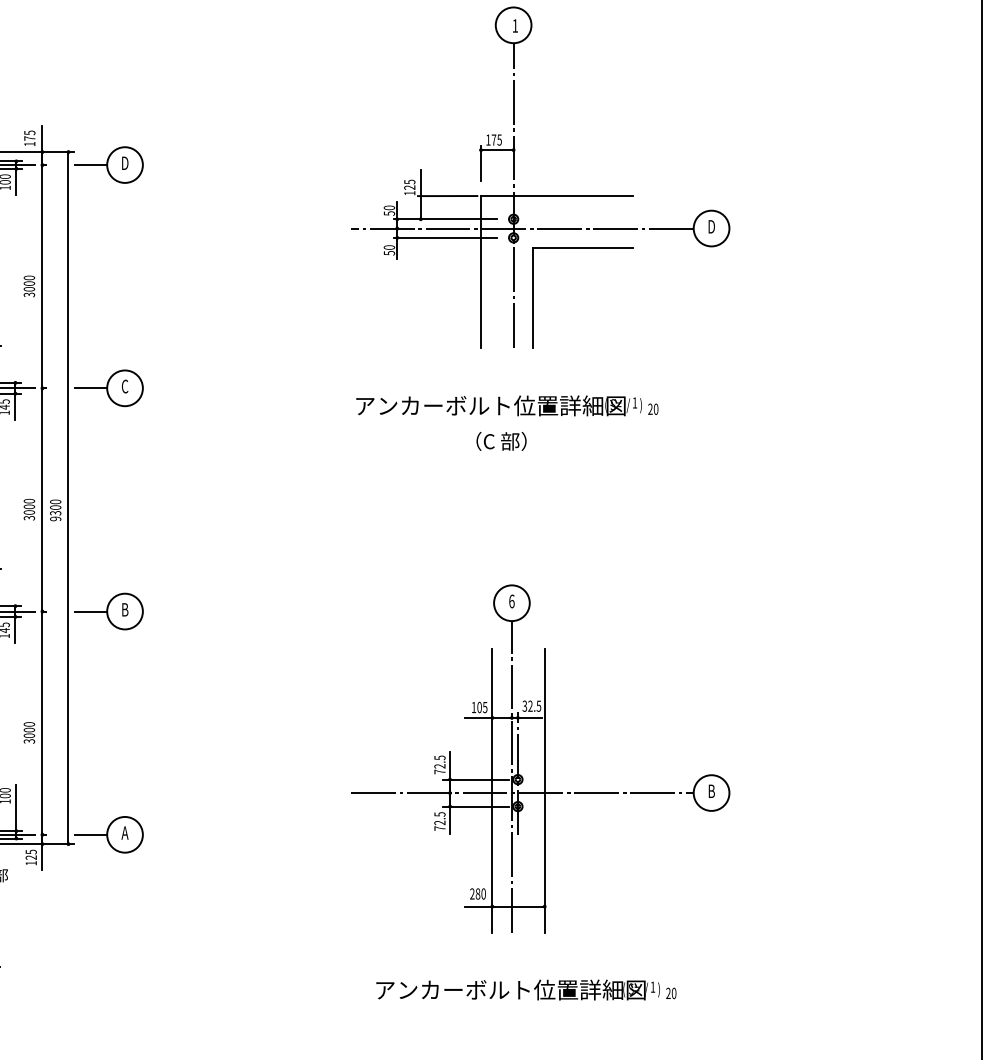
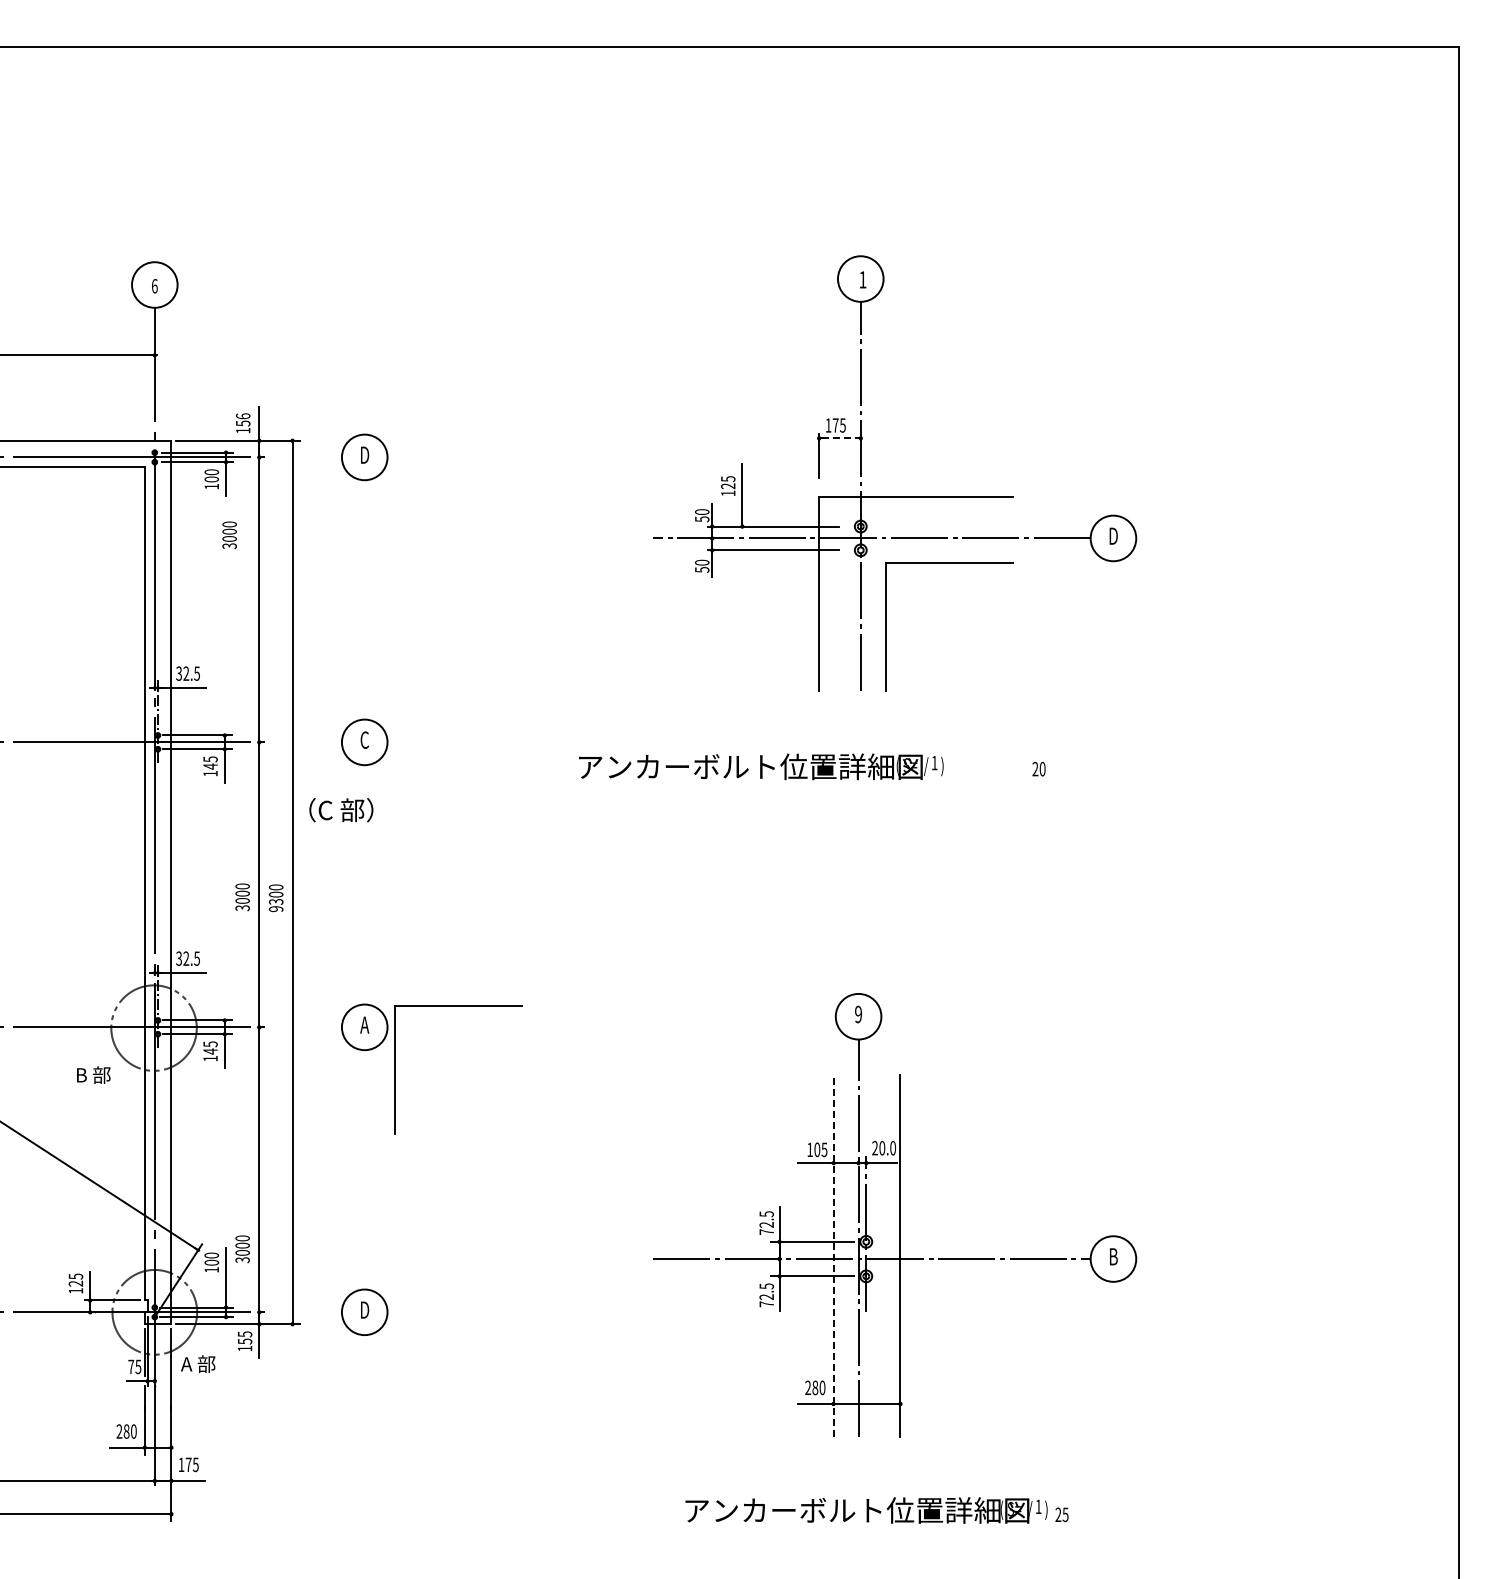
text: (29, 135) -> (242, 419), 175 -> 156
line: (498, 150) -> (841, 438), solid -> dashed
line: (90, 165) -> (320, 457), removed
line: (447, 195) -> (776, 496), removed
text: (29, 286) -> (229, 535), moved
line: (90, 388) -> (320, 742), removed
text: (499, 405) -> (761, 766), moved
text: (501, 441) -> (341, 810), moved
part: (198, 595) -> (458, 1006), added
text: (511, 601) -> (858, 1014), 6 -> 9
text: (124, 609) -> (364, 1024), B -> A
line: (90, 611) -> (320, 1027), removed
text: (532, 706) -> (884, 1148), 32.5 -> 20.0
text: (29, 733) -> (242, 1249), moved
line: (492, 790) -> (833, 1255), solid -> dashed
text: (124, 832) -> (364, 1309), A -> D
line: (90, 834) -> (320, 1312), removed
text: (30, 857) -> (244, 1341), 125 -> 155
text: (674, 993) -> (1065, 1514), 20 -> 25

